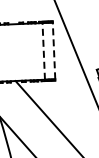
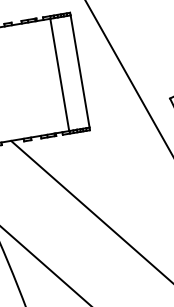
line: (43, 50) -> (59, 73), dashed -> solid
line: (54, 50) -> (80, 70), dashed -> solid

